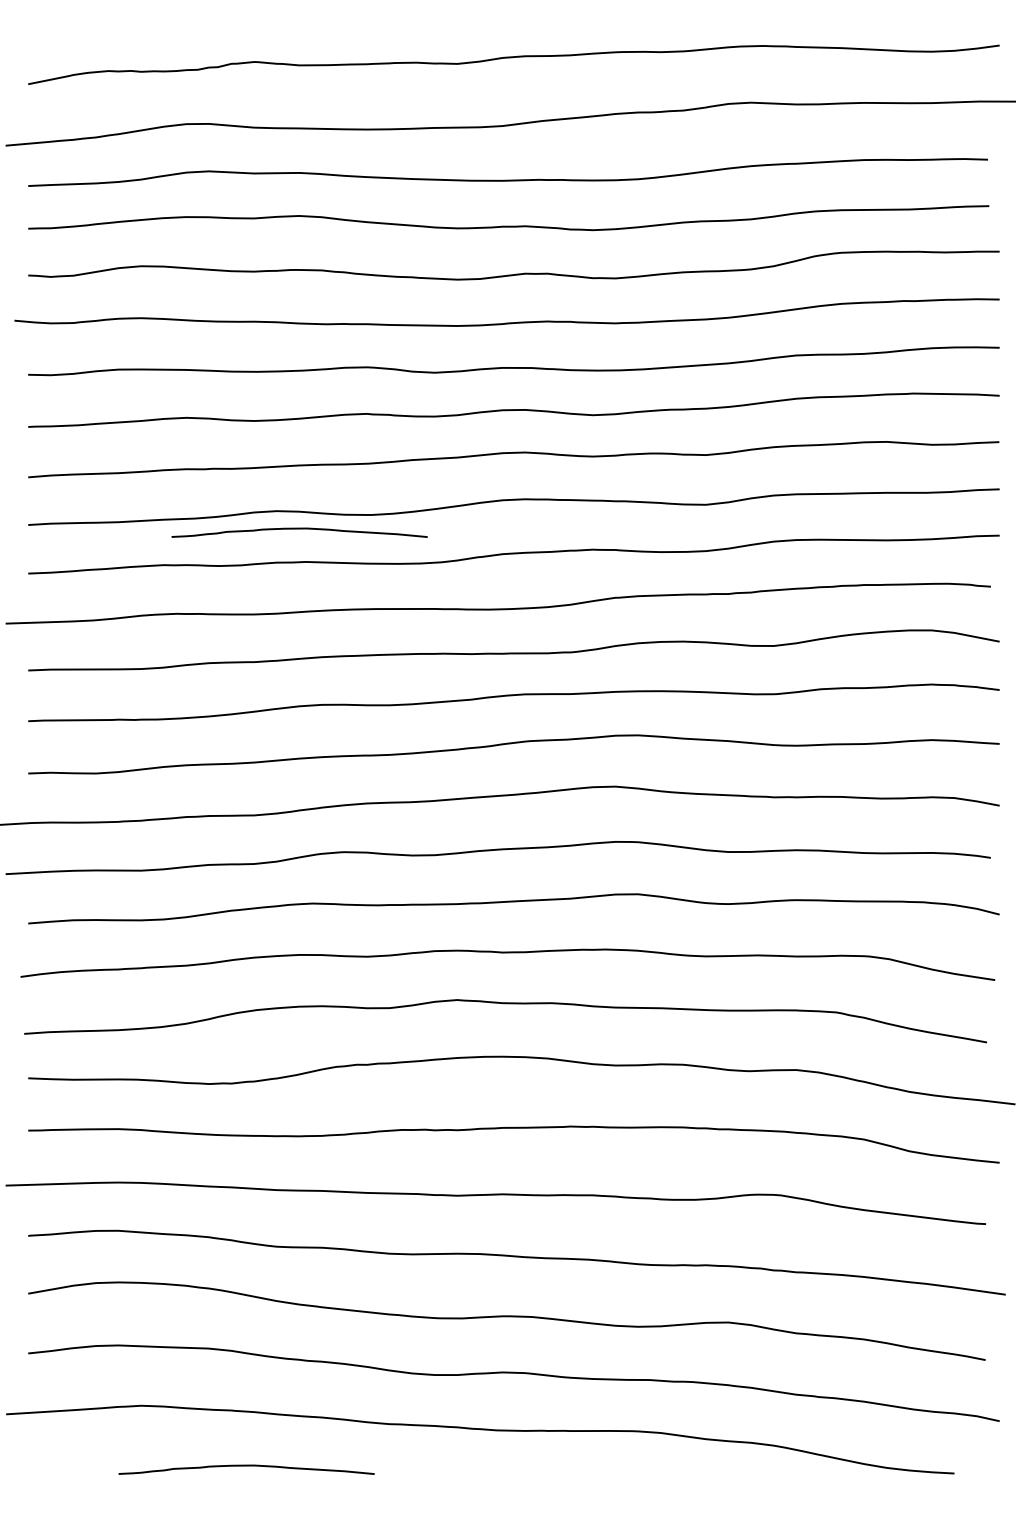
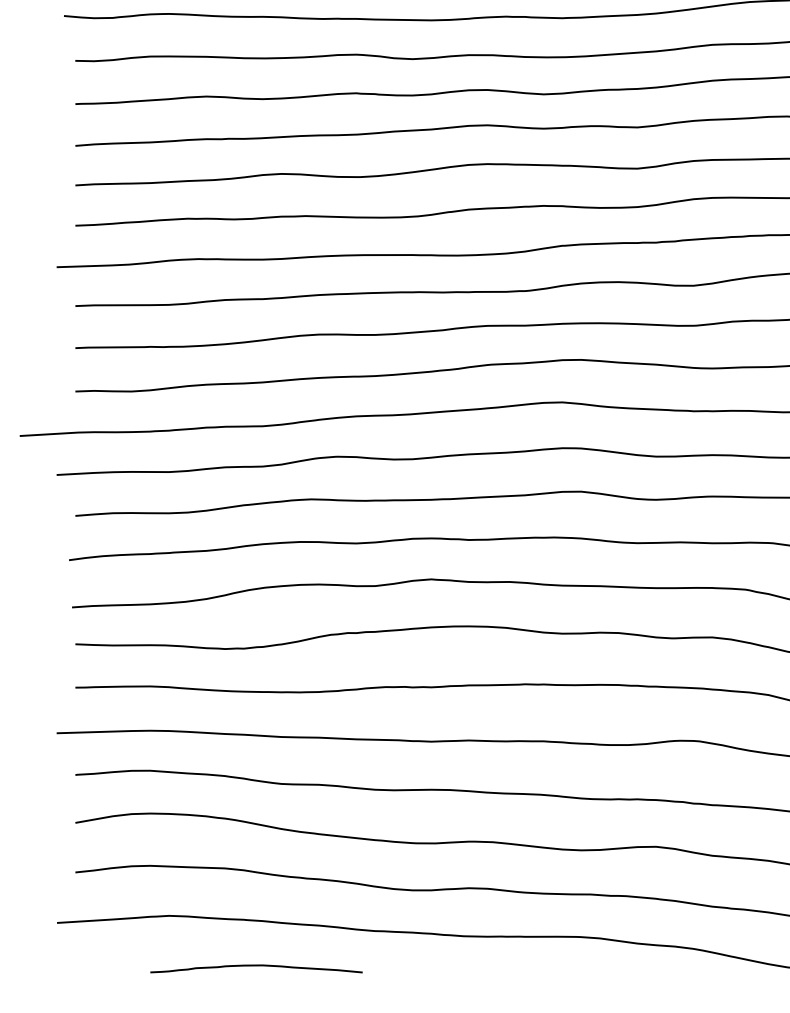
curve: (299, 529) -> (300, 189), removed

